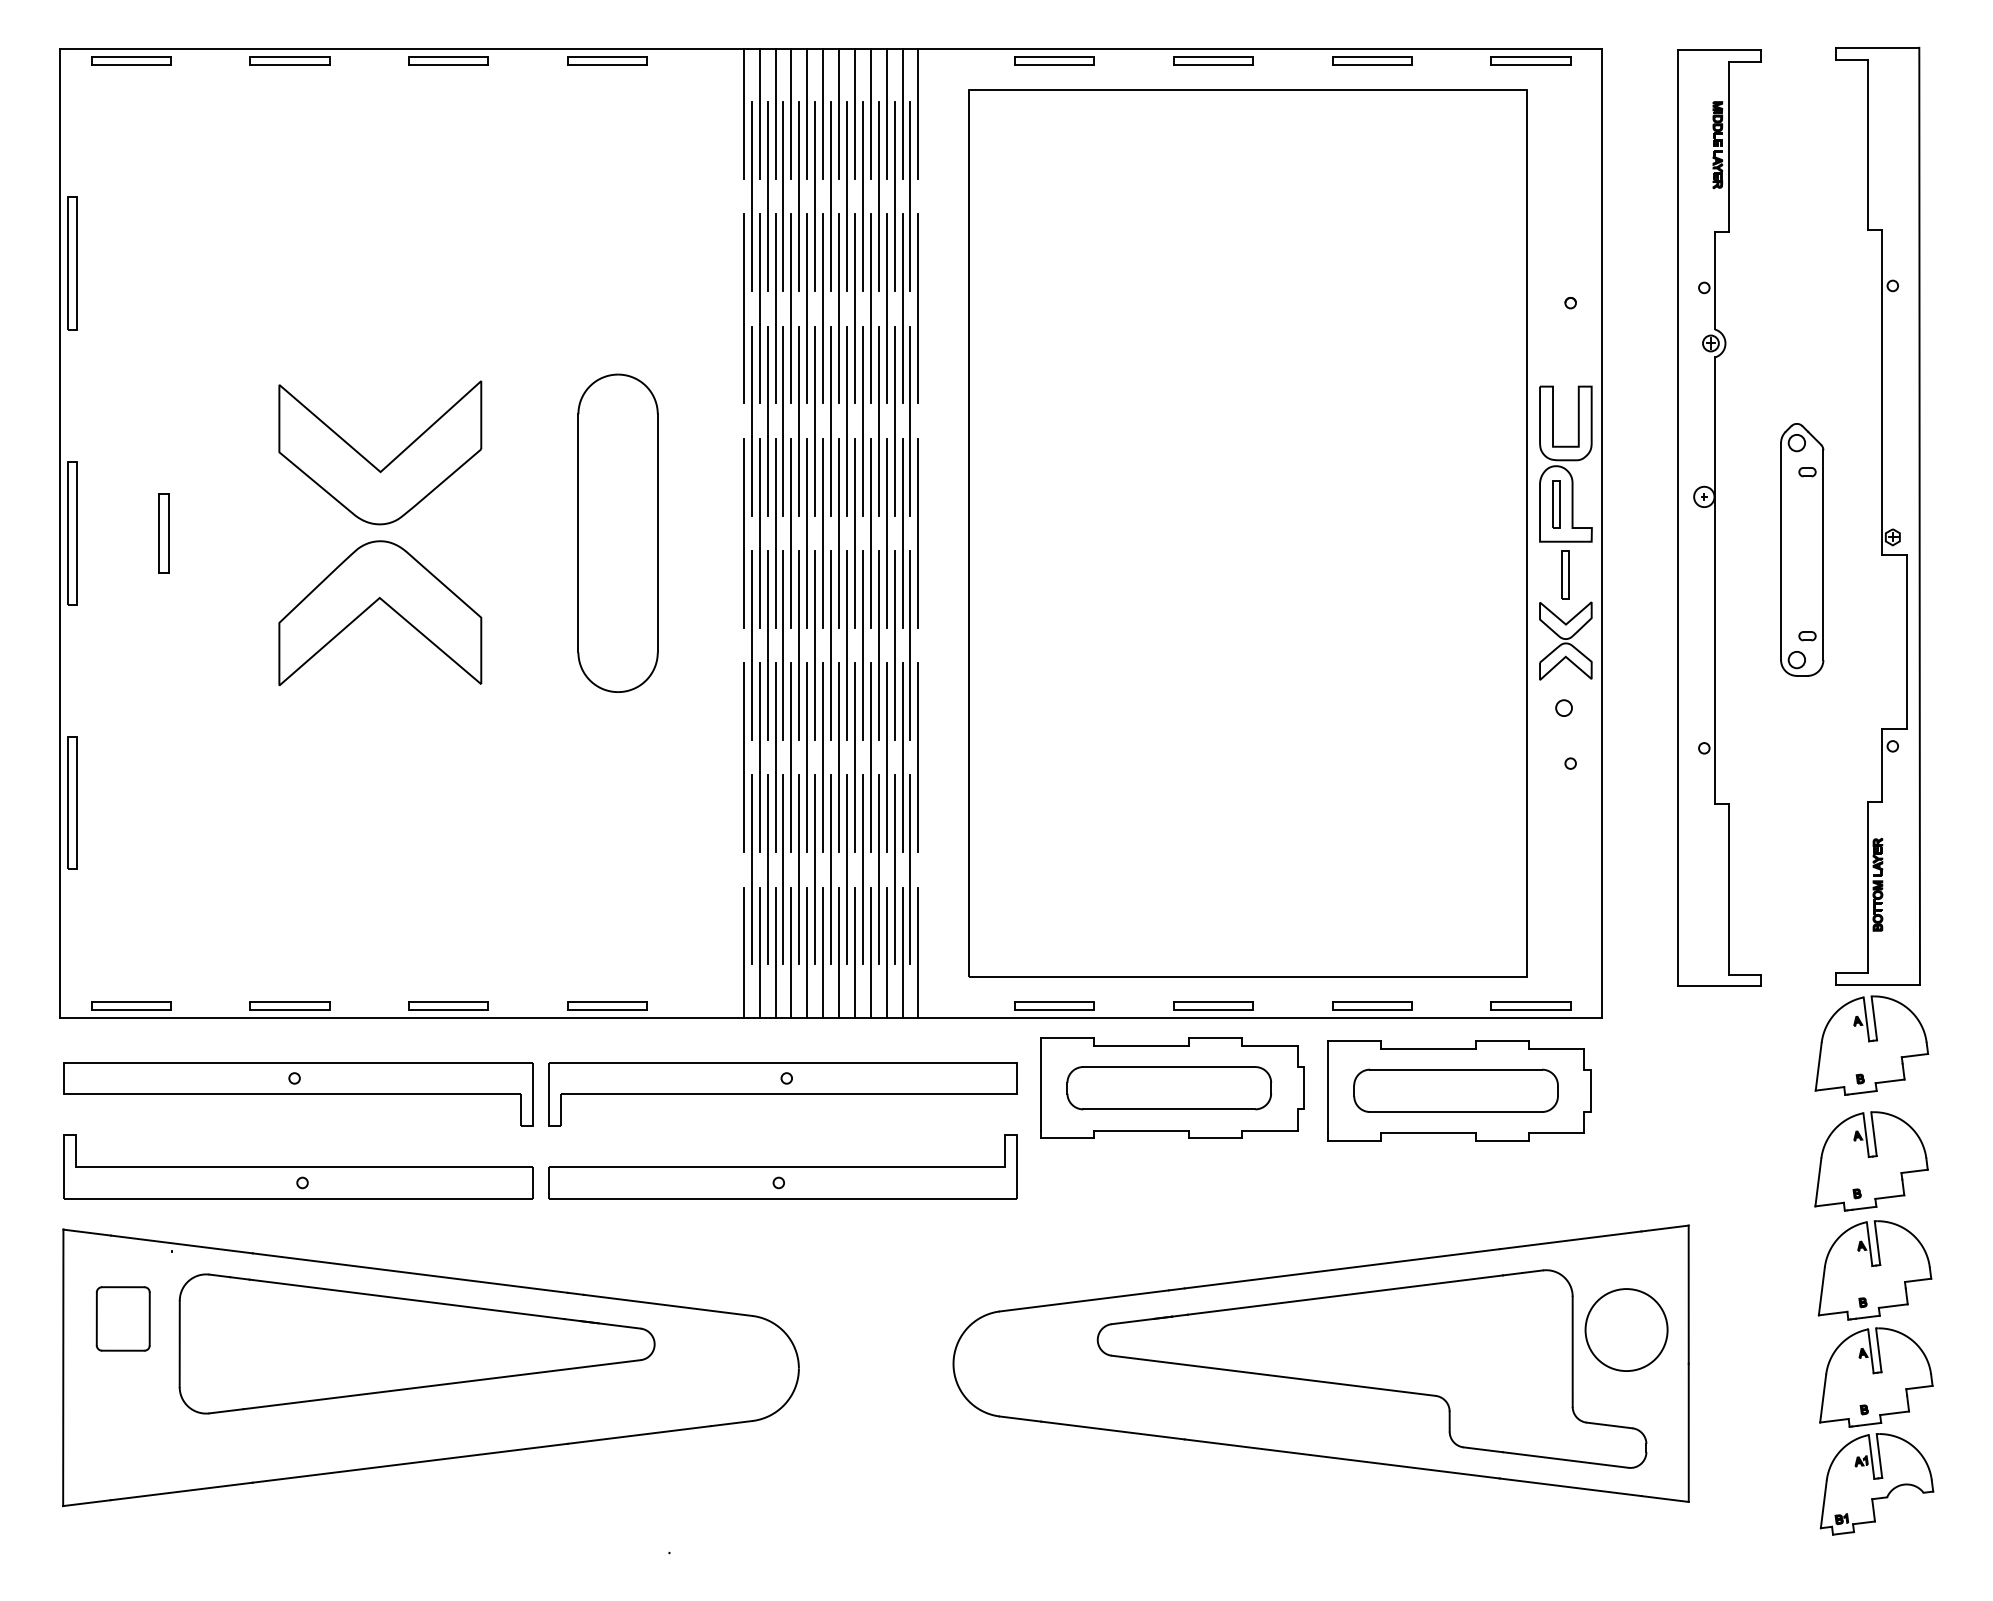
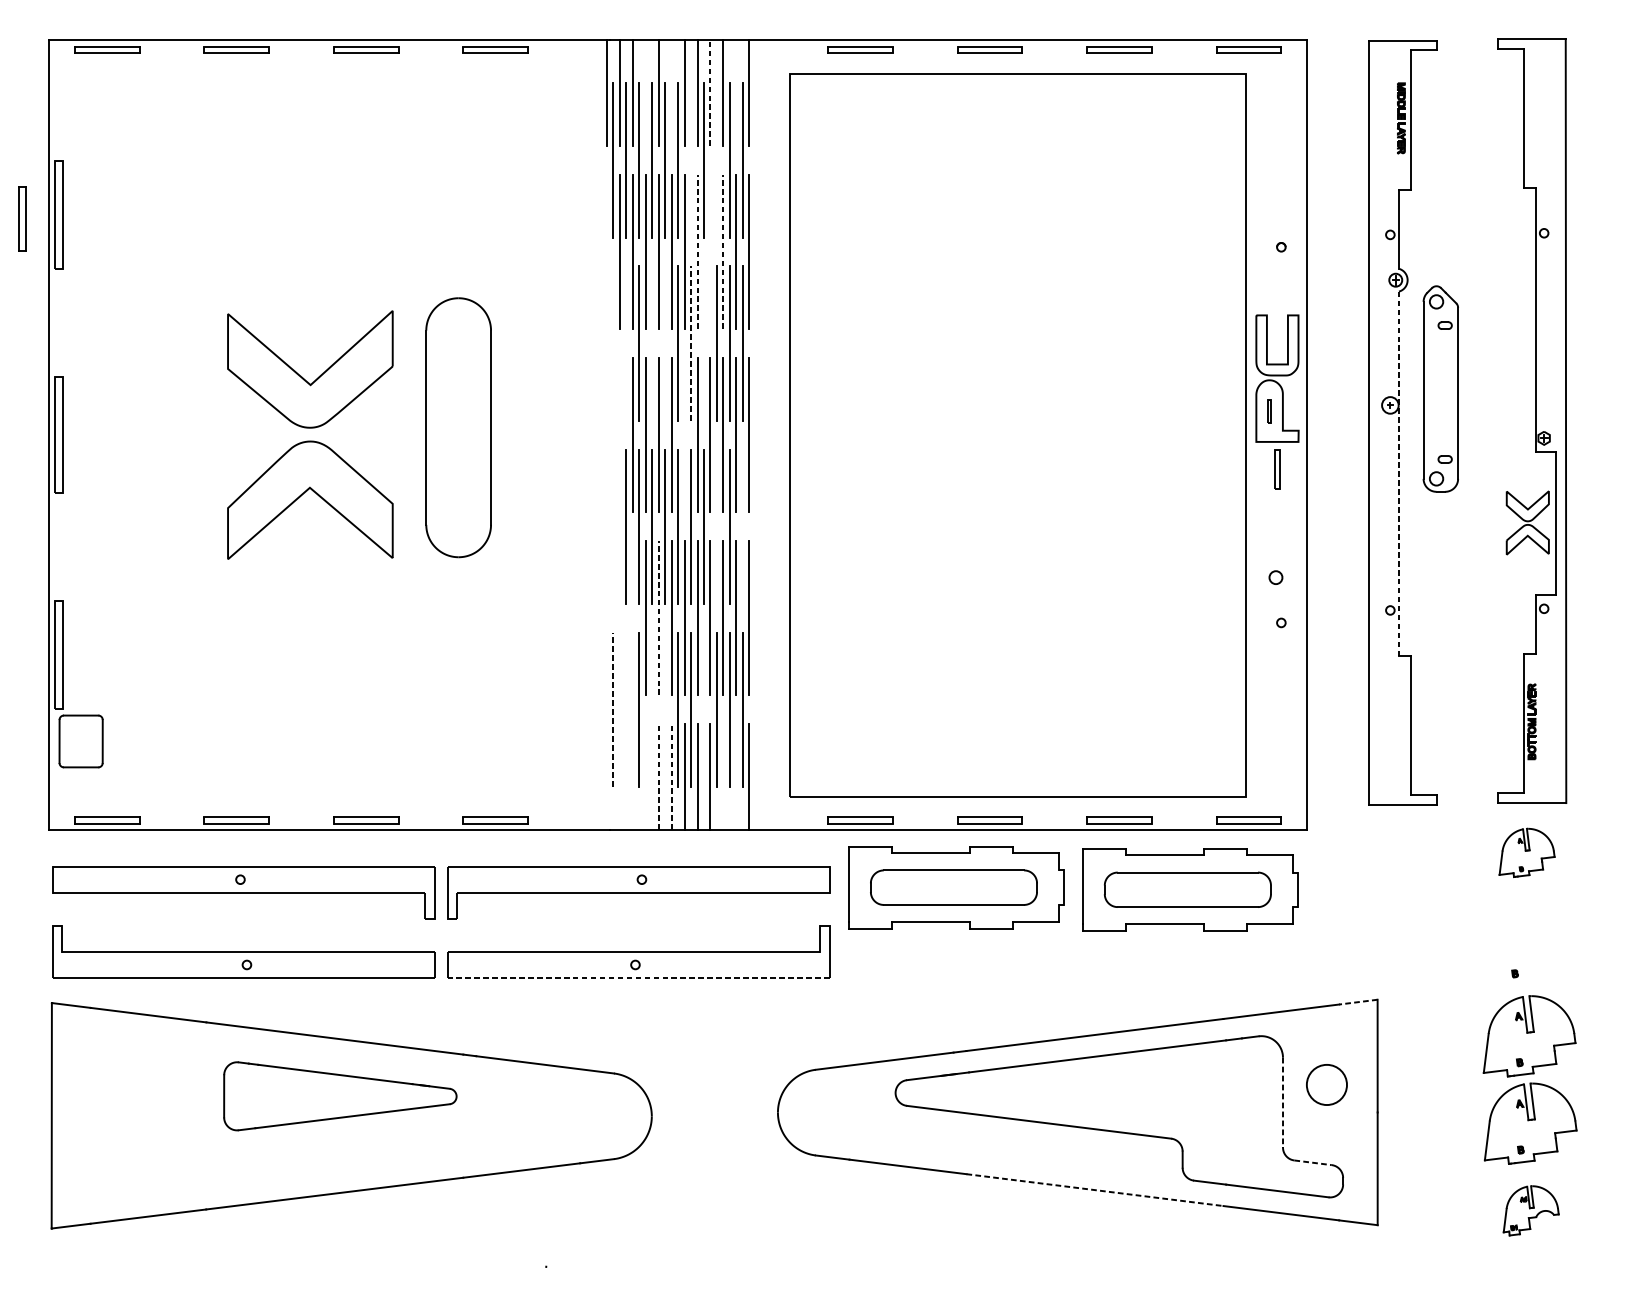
line: (791, 114) -> (645, 93), removed
line: (823, 114) -> (671, 93), removed
line: (870, 114) -> (710, 93), solid -> dashed
line: (902, 114) -> (736, 93), removed
line: (846, 196) -> (690, 160), removed
line: (878, 196) -> (716, 160), removed
line: (743, 308) -> (606, 251), removed
line: (854, 308) -> (697, 251), solid -> dashed
line: (870, 308) -> (710, 251), removed
line: (886, 308) -> (723, 251), solid -> dashed
line: (751, 420) -> (613, 343), removed
line: (767, 420) -> (626, 343), removed
line: (799, 420) -> (652, 343), removed
line: (815, 420) -> (665, 343), removed
line: (846, 420) -> (690, 343), solid -> dashed
line: (862, 420) -> (703, 343), removed
part: (1556, 504) -> (1269, 411), size x0.6
part: (617, 532) -> (458, 427), moved
line: (743, 532) -> (606, 434), removed
line: (759, 532) -> (619, 434), removed
line: (839, 532) -> (684, 434), removed
part: (163, 533) -> (21, 219), moved
part: (1802, 549) -> (1441, 388), moved
line: (1714, 581) -> (1398, 474), solid -> dashed
part: (1565, 640) -> (1527, 522), moved
line: (751, 645) -> (613, 526), removed
line: (878, 645) -> (716, 526), removed
line: (910, 645) -> (742, 526), removed
line: (743, 757) -> (606, 617), removed
line: (759, 757) -> (619, 617), removed
line: (775, 757) -> (632, 617), removed
line: (807, 757) -> (658, 617), solid -> dashed
line: (751, 869) -> (613, 709), solid -> dashed
line: (767, 869) -> (626, 709), removed
line: (799, 869) -> (652, 709), removed
line: (815, 869) -> (665, 709), removed
line: (862, 869) -> (703, 709), removed
line: (743, 952) -> (606, 776), removed
line: (759, 952) -> (619, 776), removed
line: (775, 952) -> (632, 776), removed
line: (791, 952) -> (645, 776), removed
line: (807, 952) -> (658, 776), solid -> dashed
line: (823, 952) -> (671, 776), solid -> dashed
line: (886, 952) -> (723, 776), removed
line: (902, 952) -> (736, 776), removed
part: (1871, 1045) -> (1526, 852), size x0.6
part: (1871, 1161) -> (1526, 947), removed
line: (782, 1198) -> (638, 977), solid -> dashed
line: (1665, 1228) -> (1358, 1002), solid -> dashed
part: (122, 1318) -> (80, 741), moved
circle: (1626, 1329) -> (1326, 1084), size x0.6
part: (416, 1343) -> (339, 1095), size x0.6
line: (1572, 1352) -> (1282, 1103), solid -> dashed
line: (1610, 1425) -> (1313, 1162), solid -> dashed
line: (1342, 1458) -> (1095, 1189), solid -> dashed
part: (1876, 1484) -> (1530, 1210), size x0.6

